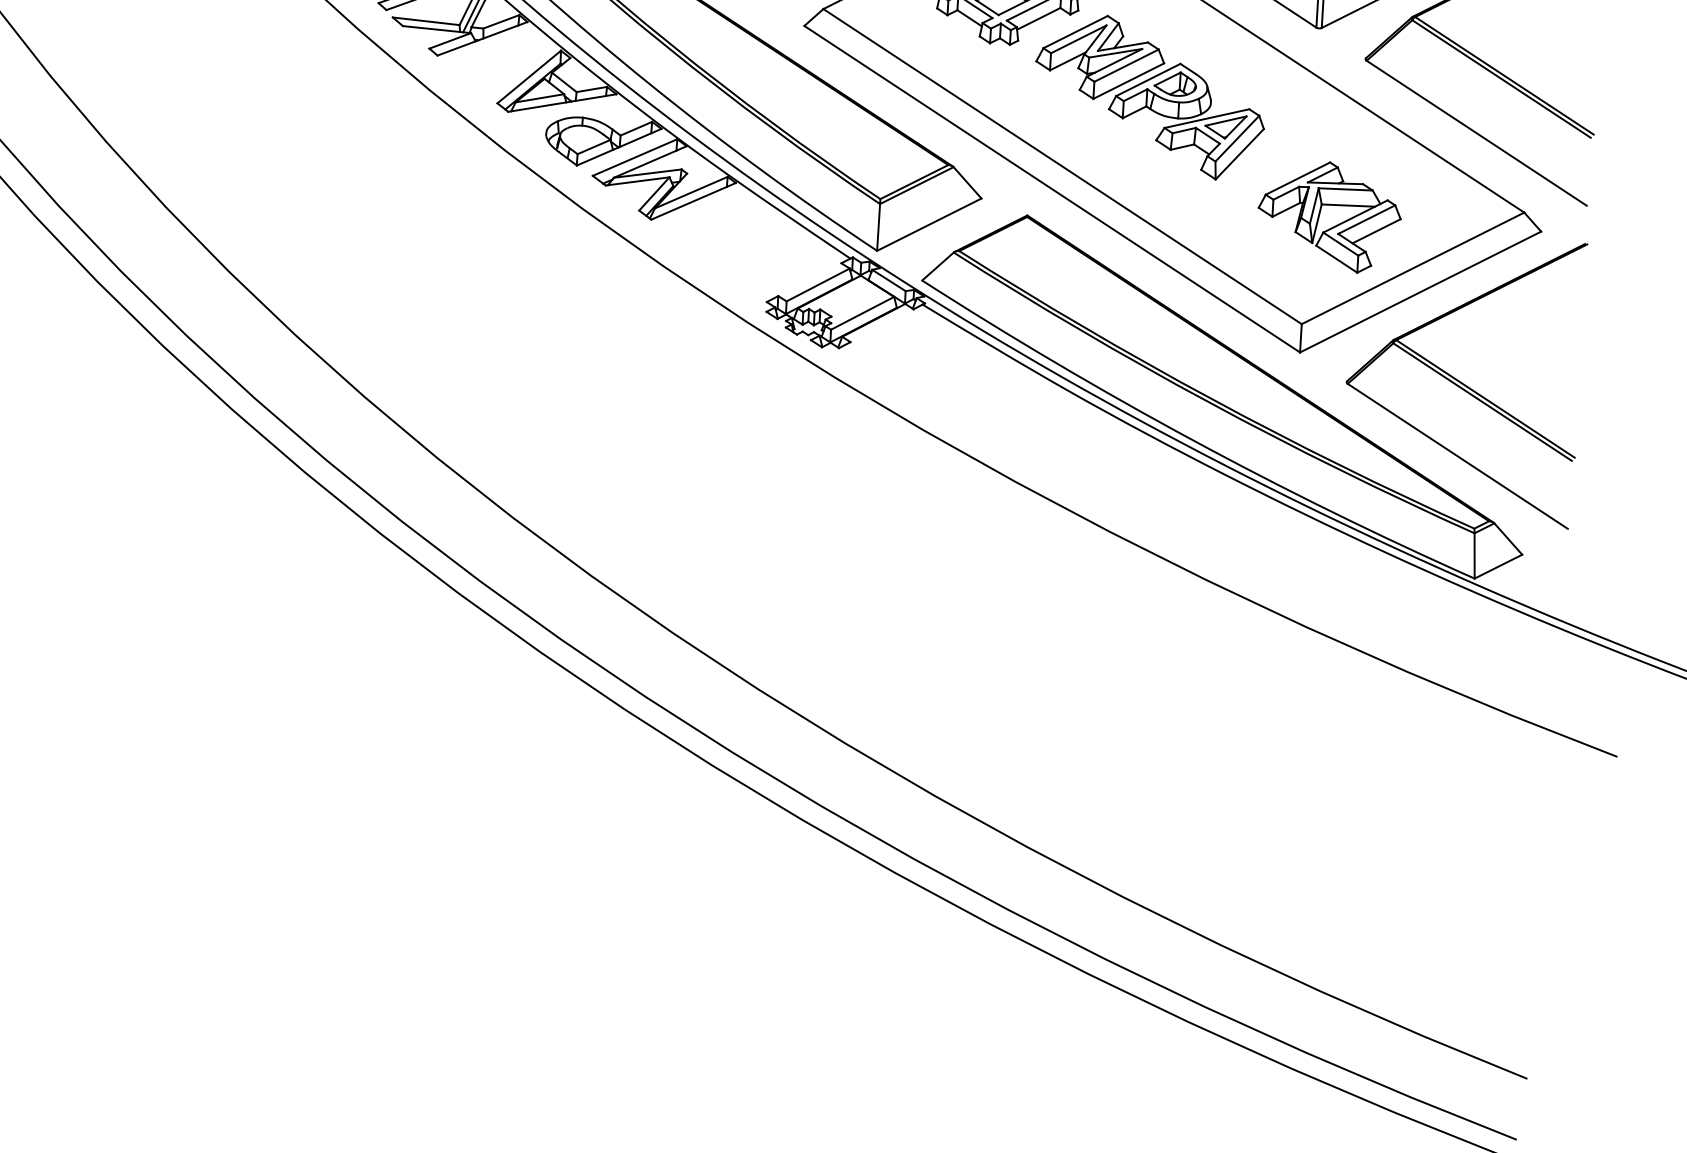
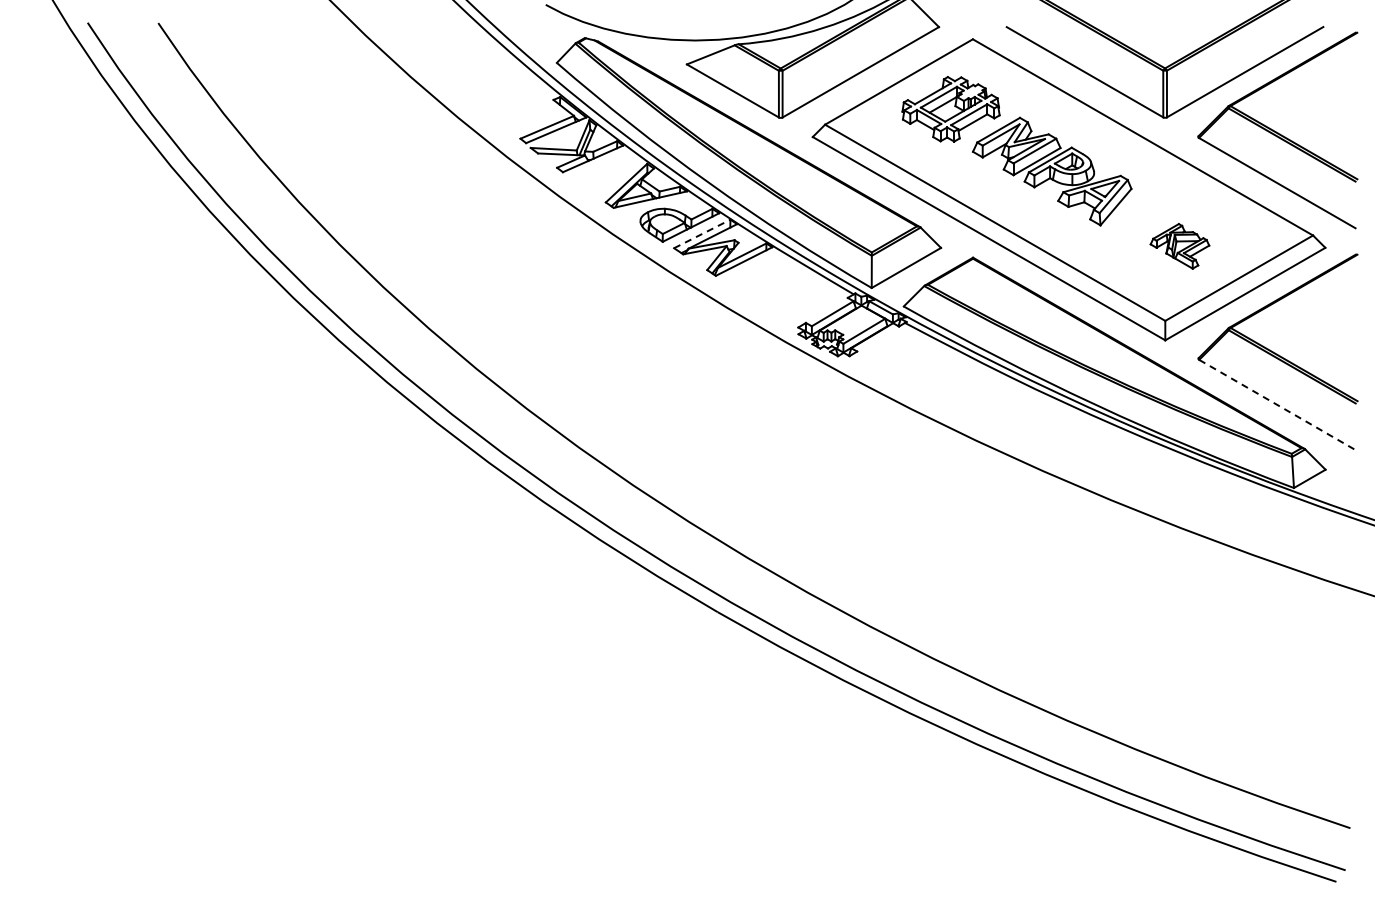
line: (635, 156) -> (702, 233), solid -> dashed
part: (1328, 217) -> (1179, 246), size x0.6
line: (1457, 457) -> (1277, 405), solid -> dashed

